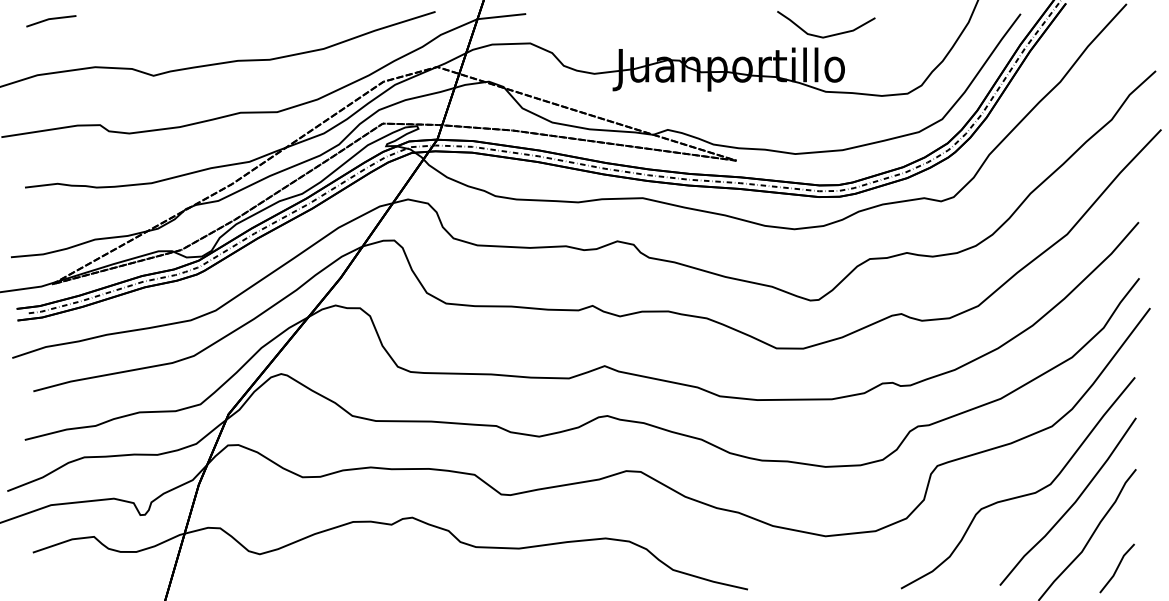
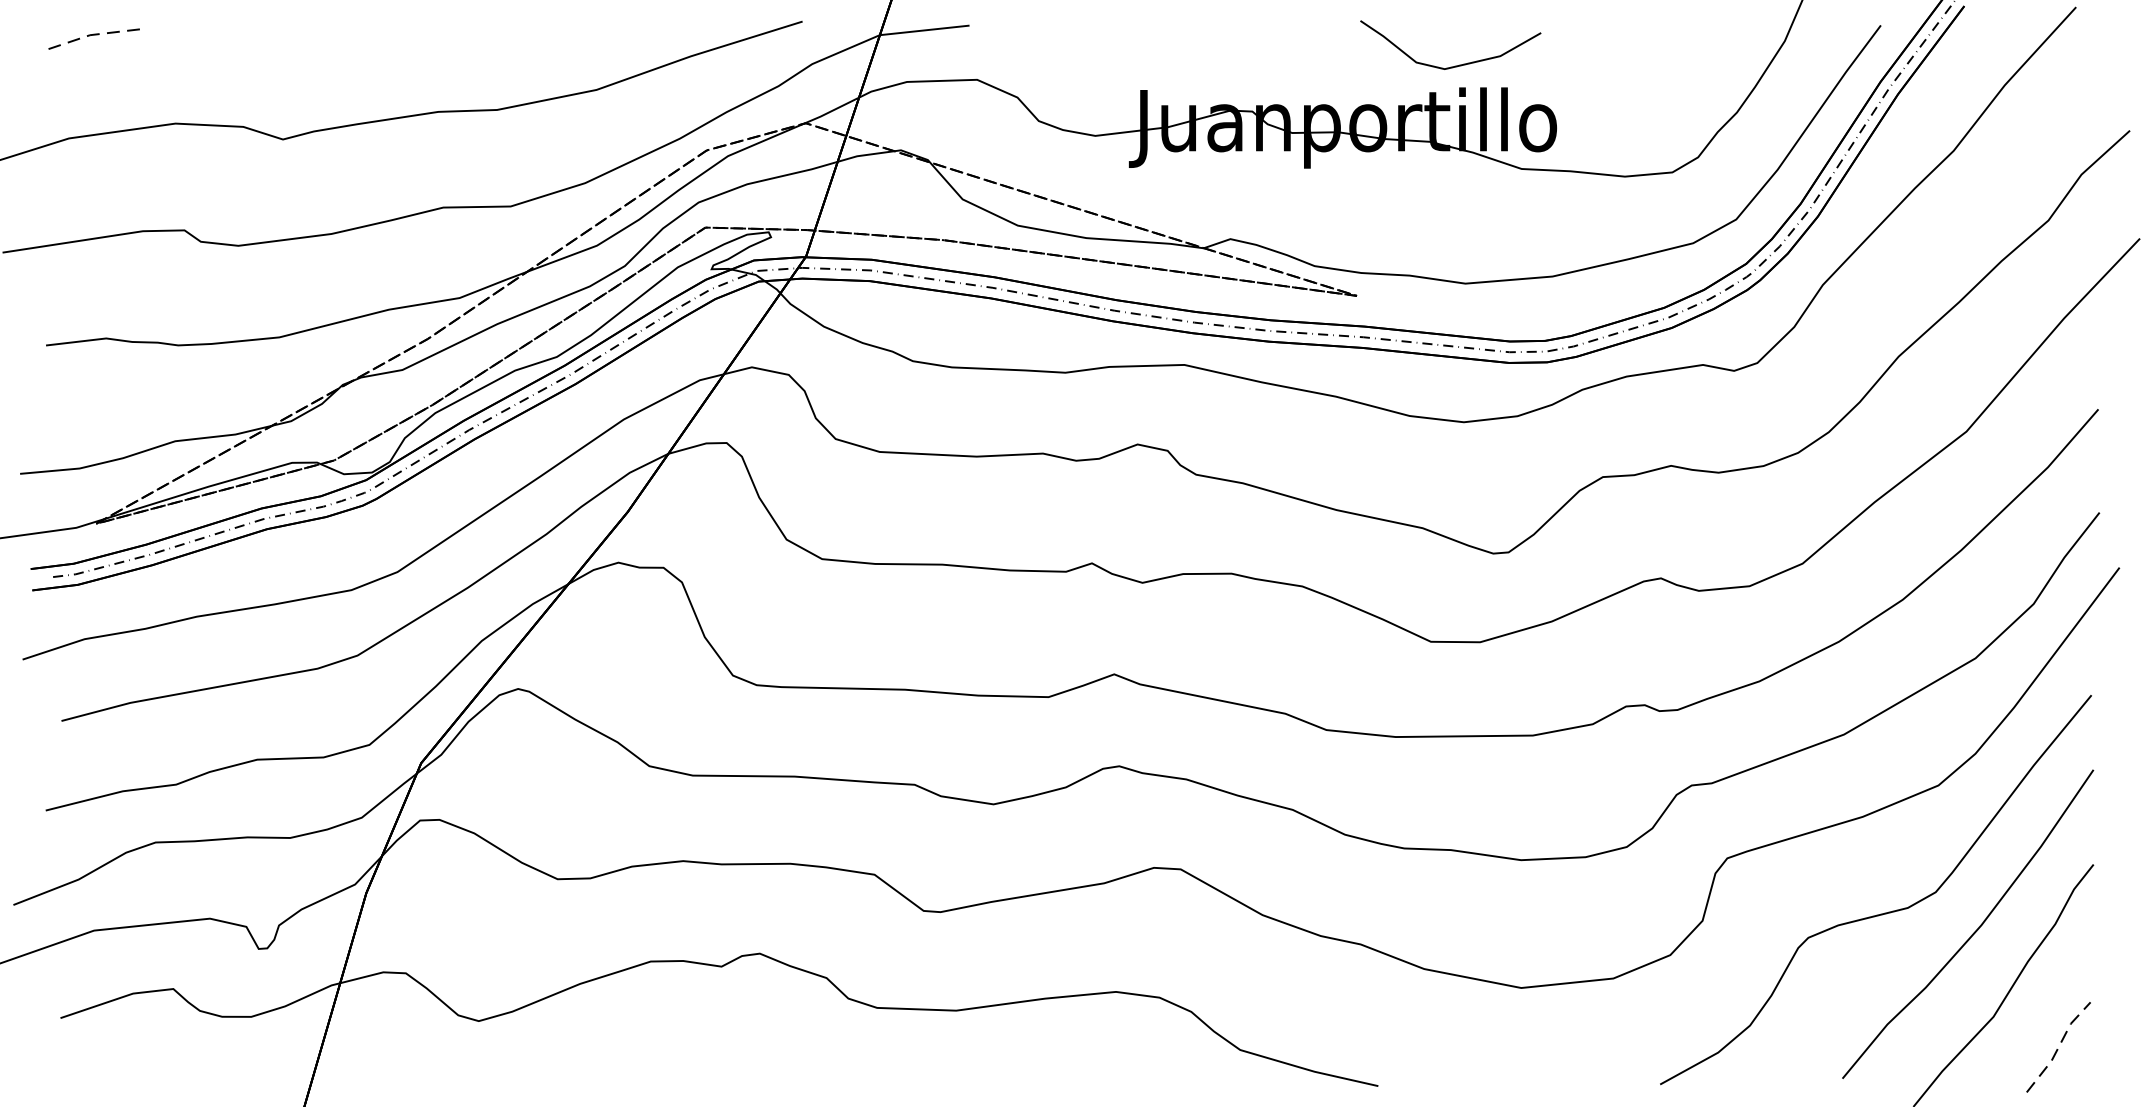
line: (50, 18) -> (93, 33), solid -> dashed
curve: (826, 35) -> (1451, 65), moved
line: (1117, 567) -> (2059, 1045), solid -> dashed

